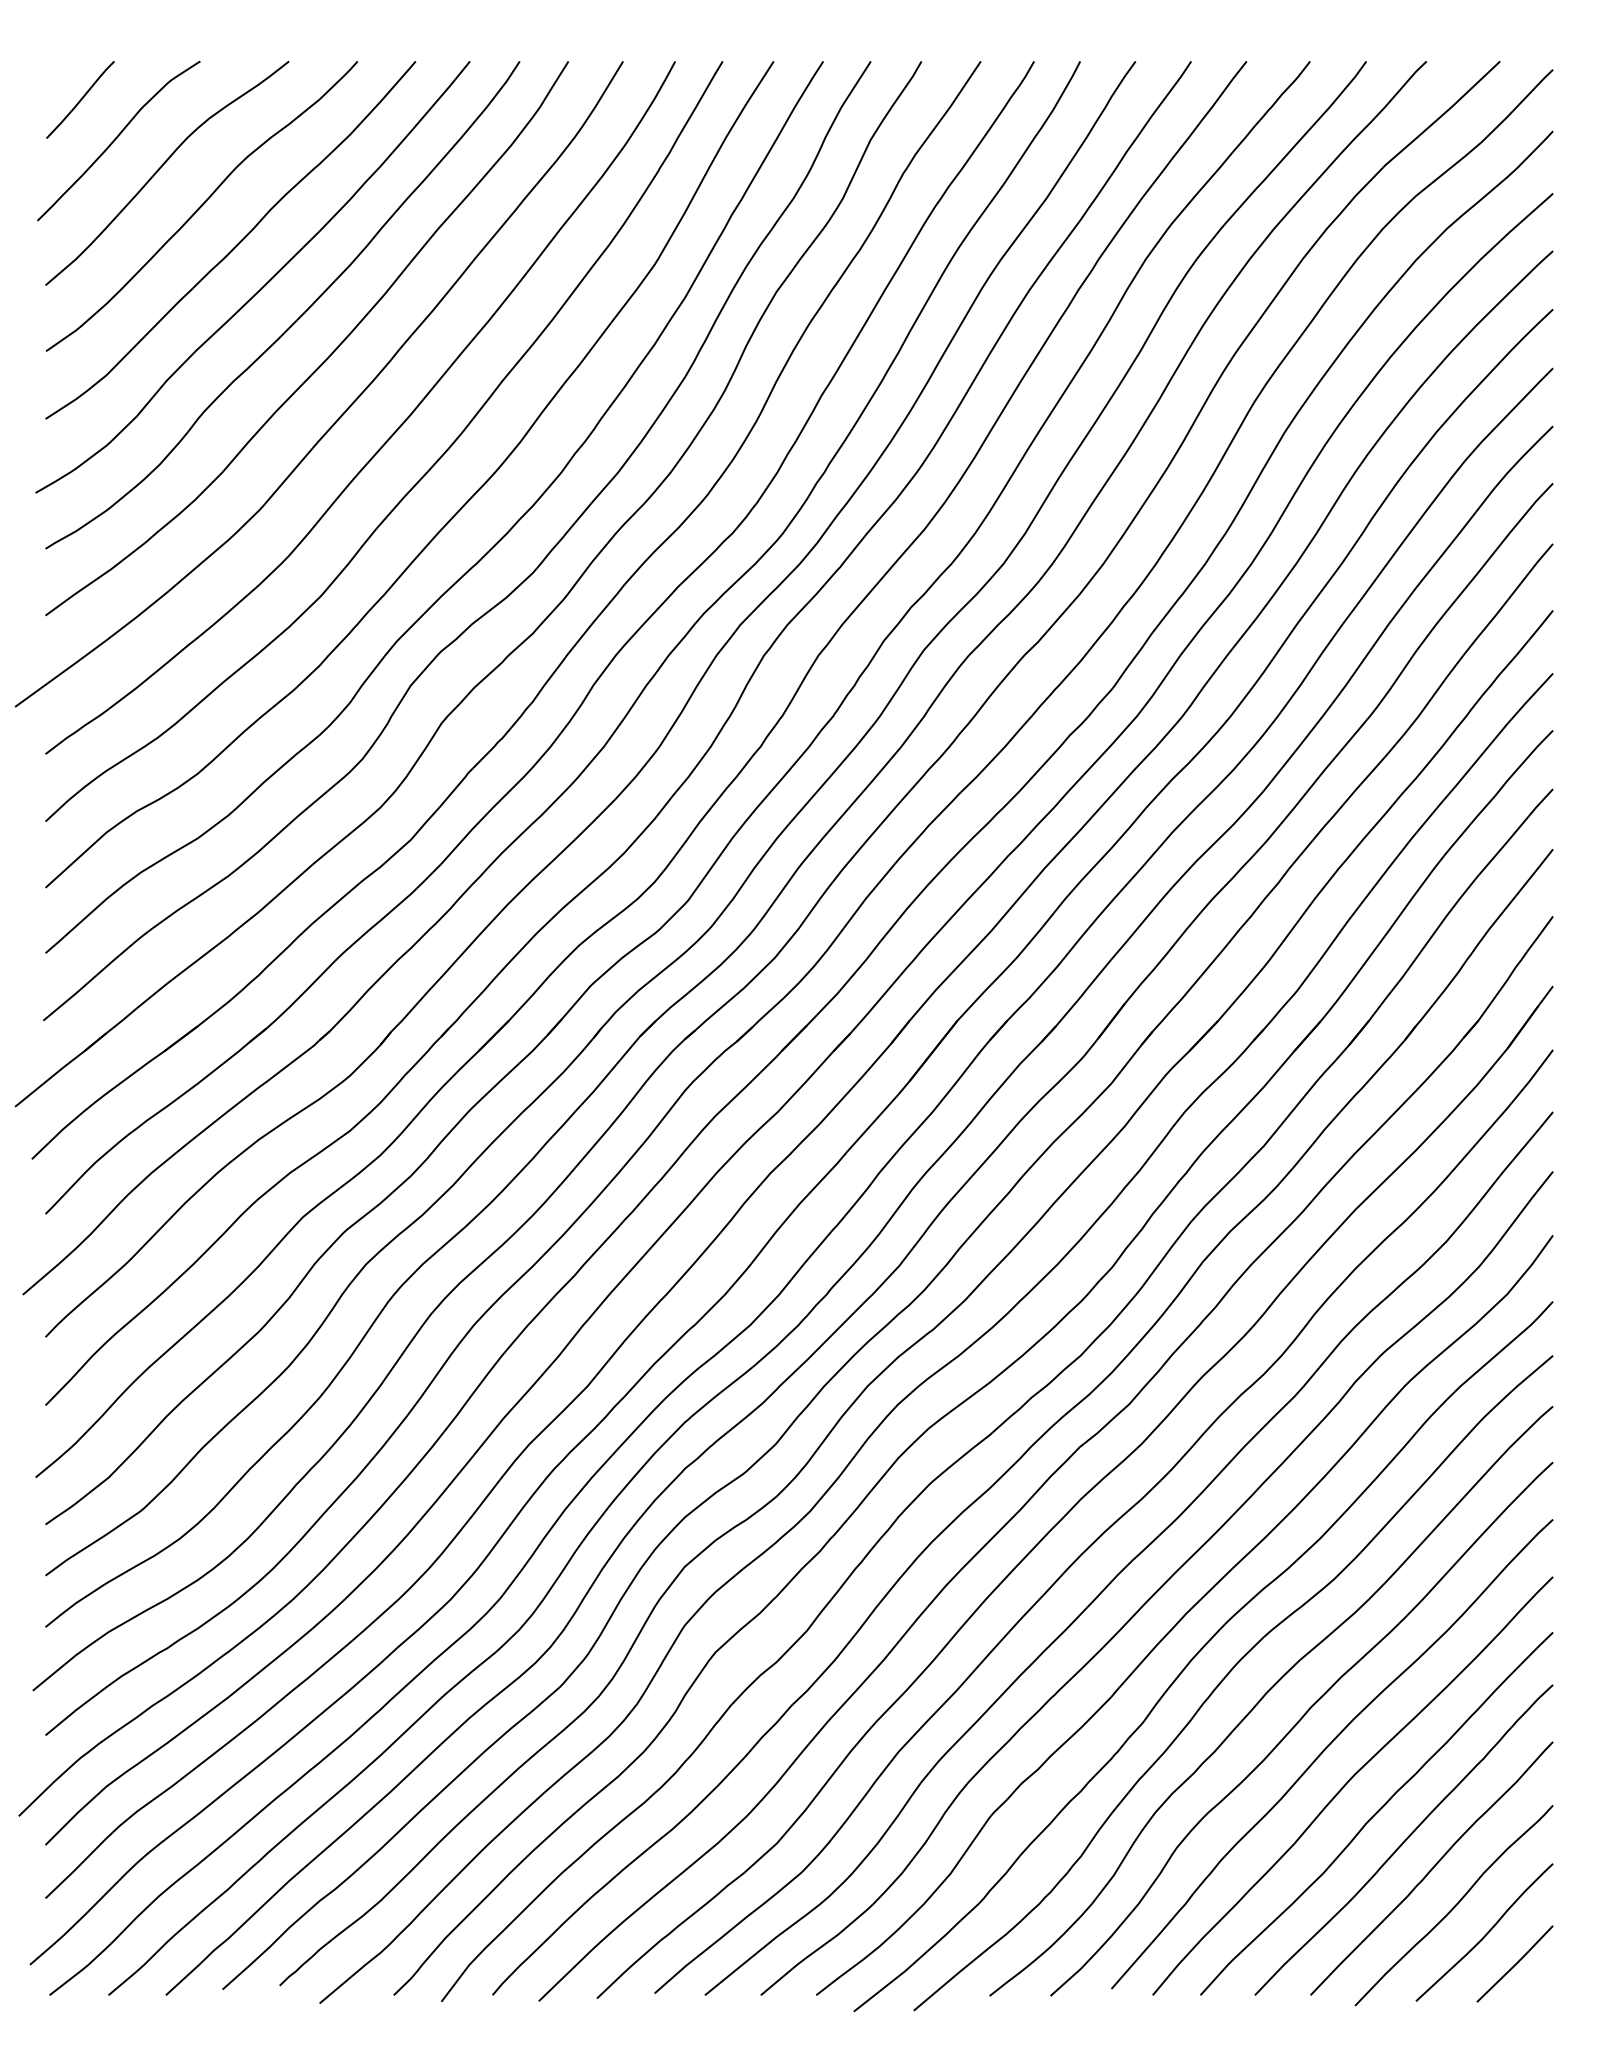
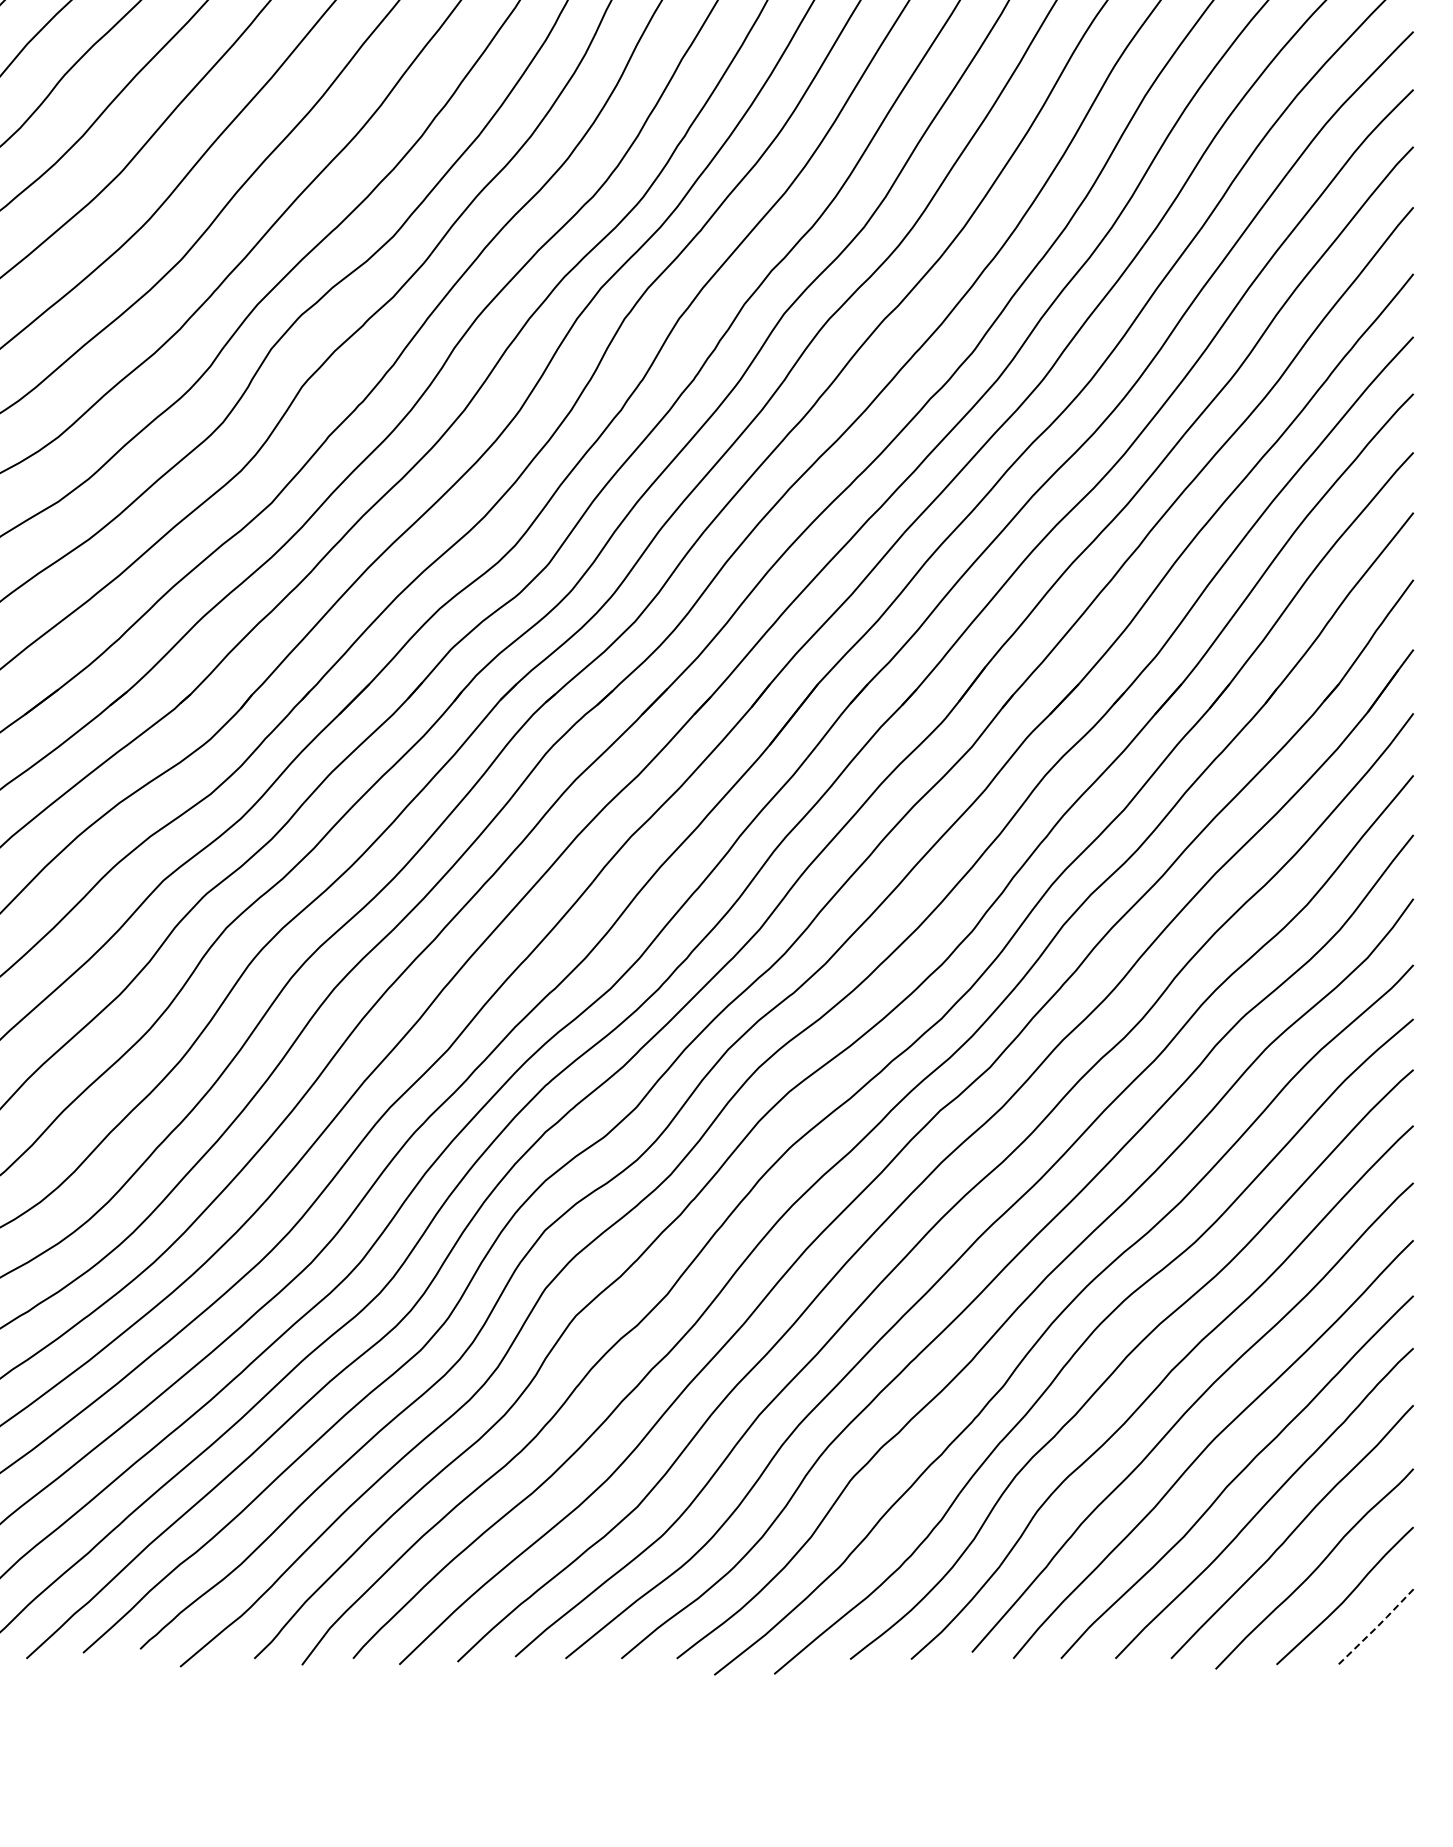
line: (1515, 1964) -> (1376, 1627), solid -> dashed

